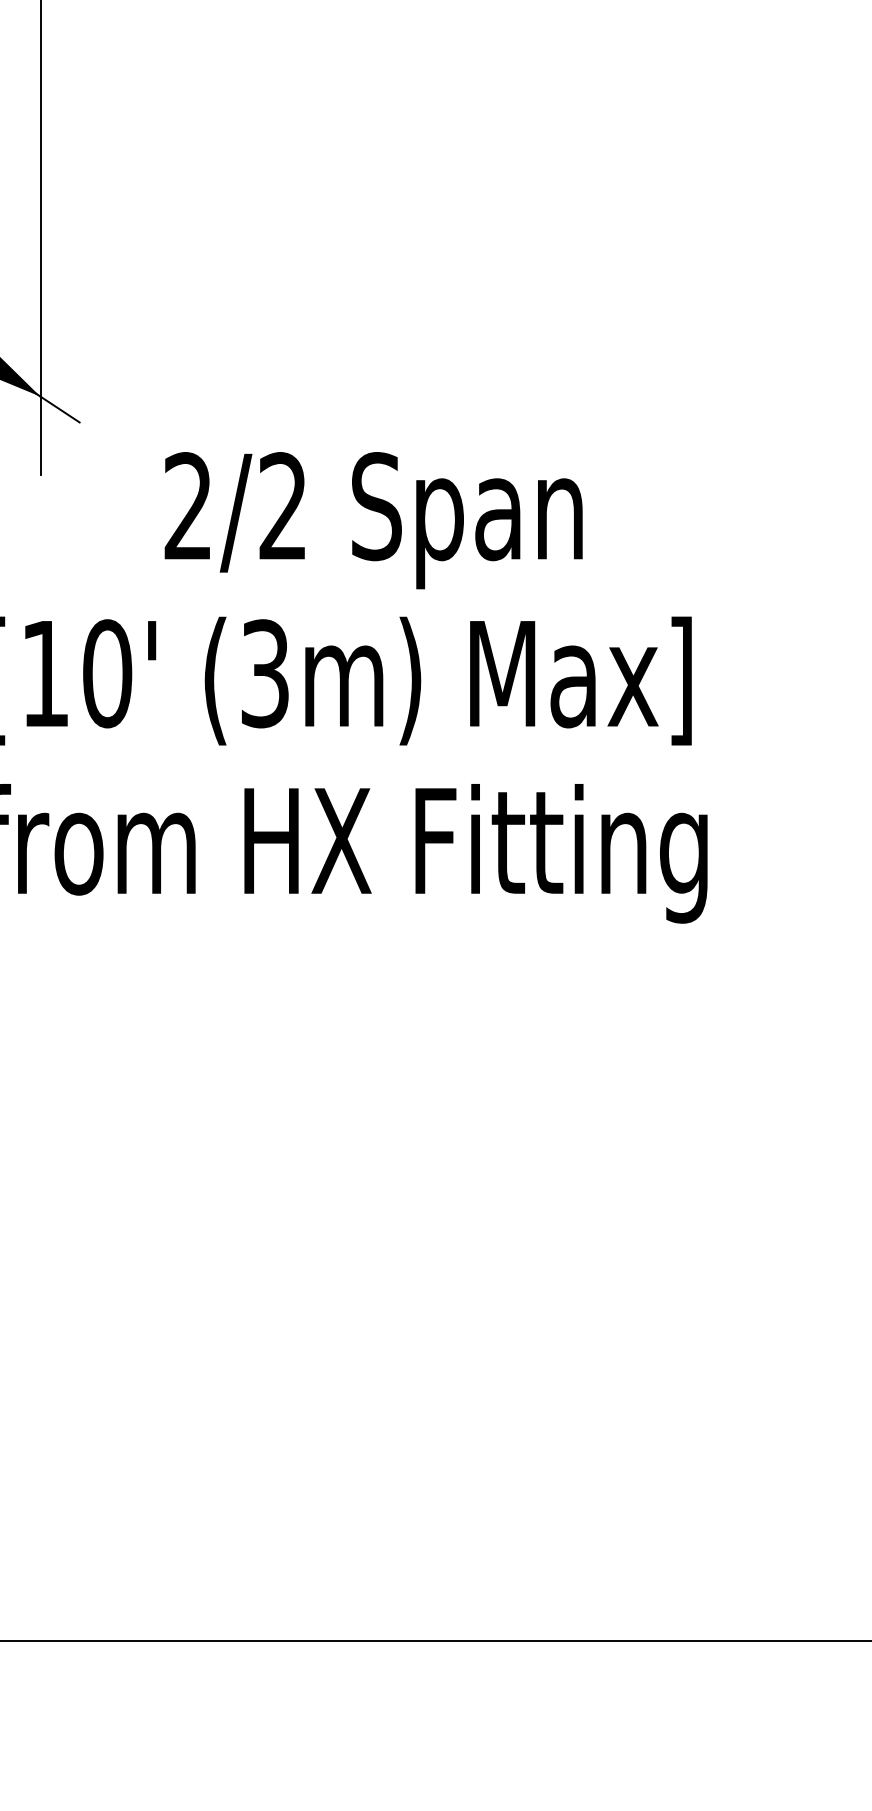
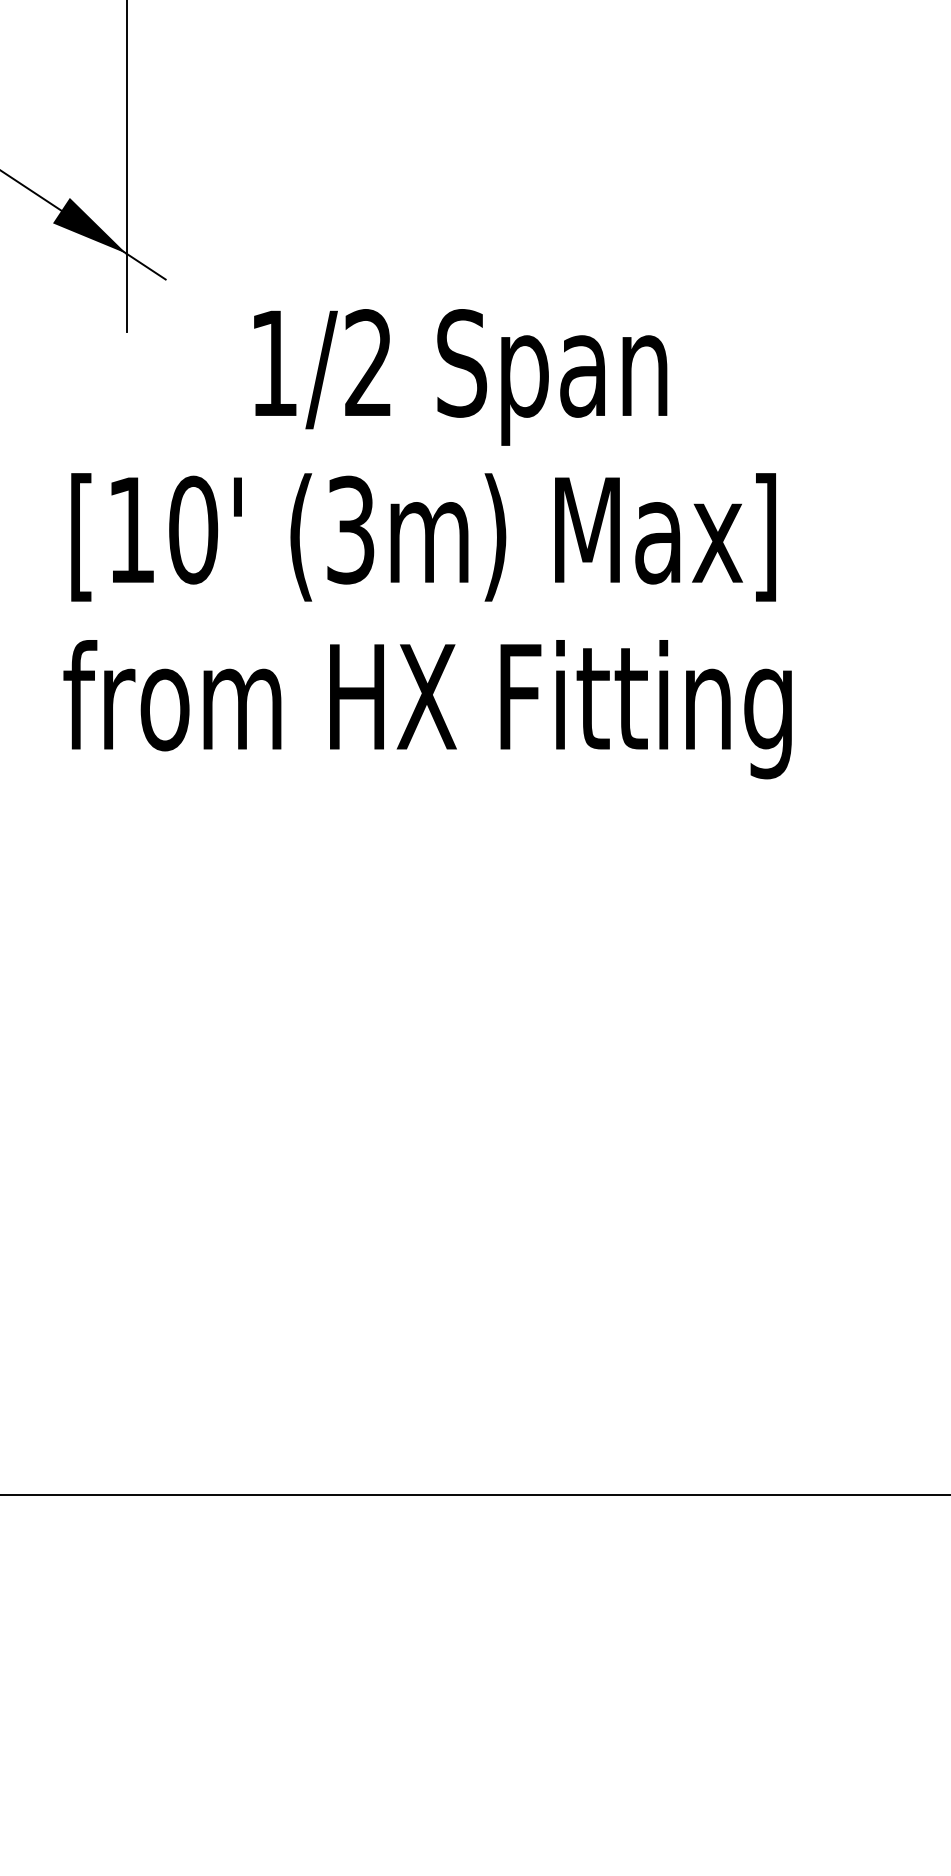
text: (187, 505) -> (273, 362), 2/2 -> 1/2

